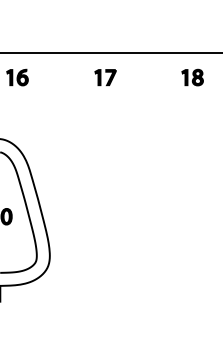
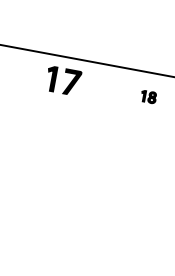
part: (105, 77) -> (63, 81), size x1.6
part: (192, 77) -> (148, 96), size x0.7

